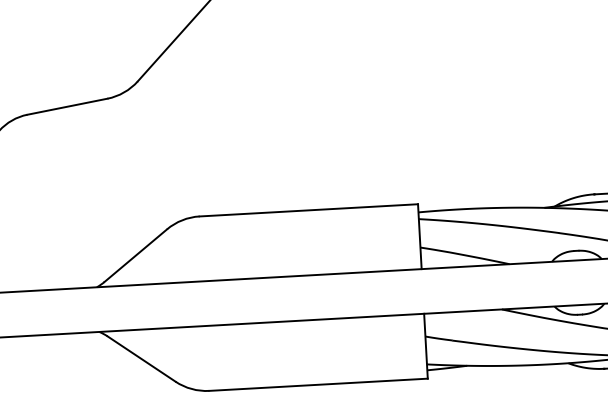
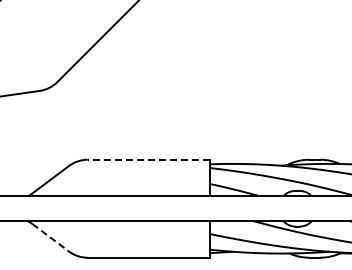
line: (307, 209) -> (148, 159), solid -> dashed
line: (141, 358) -> (50, 237), solid -> dashed

